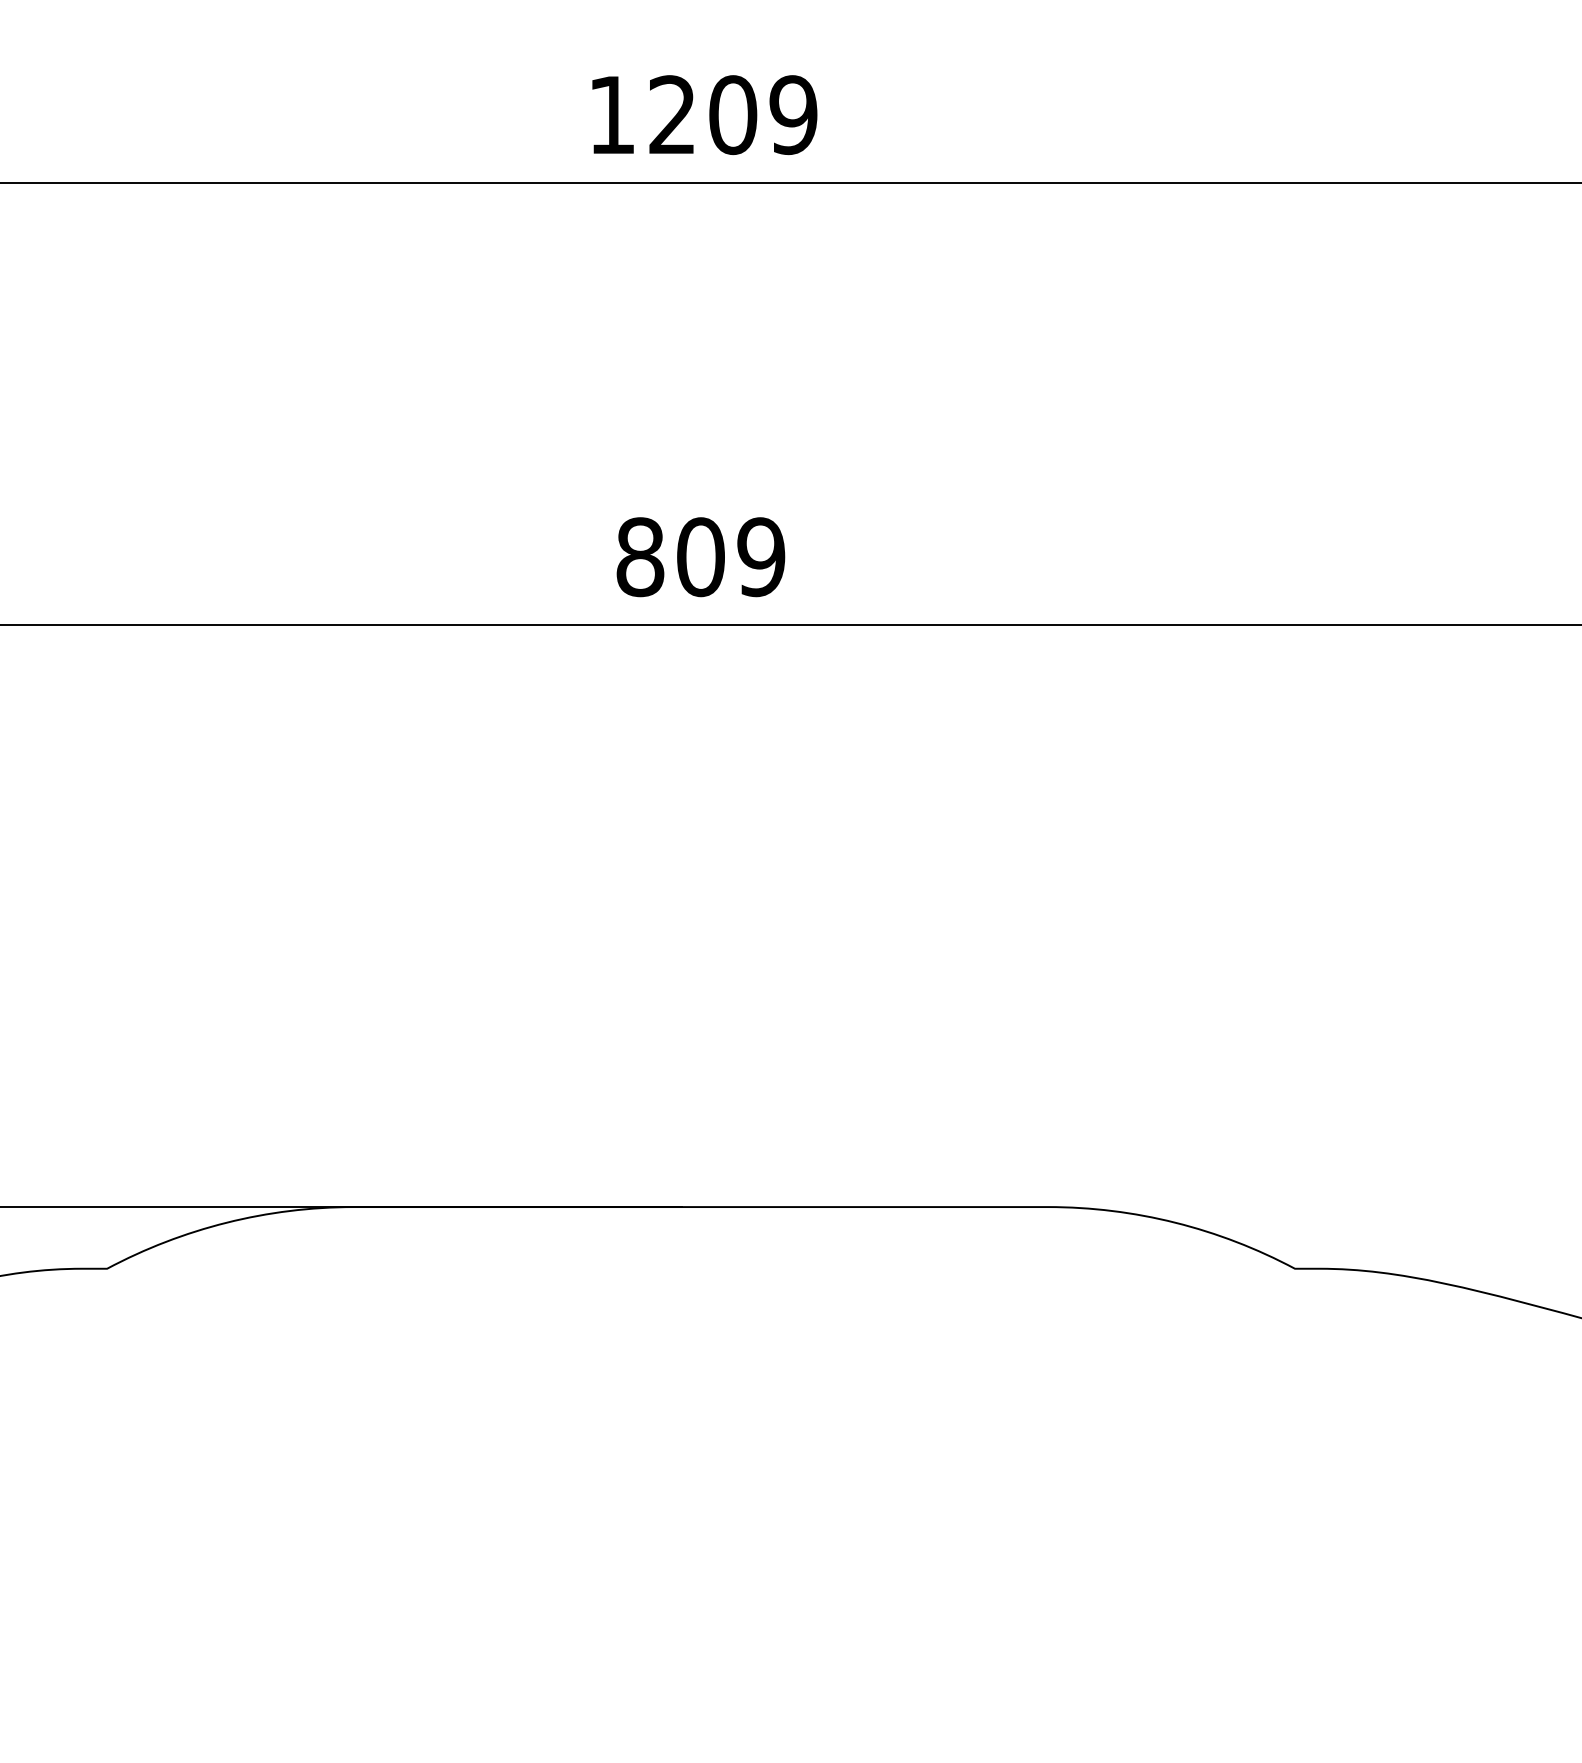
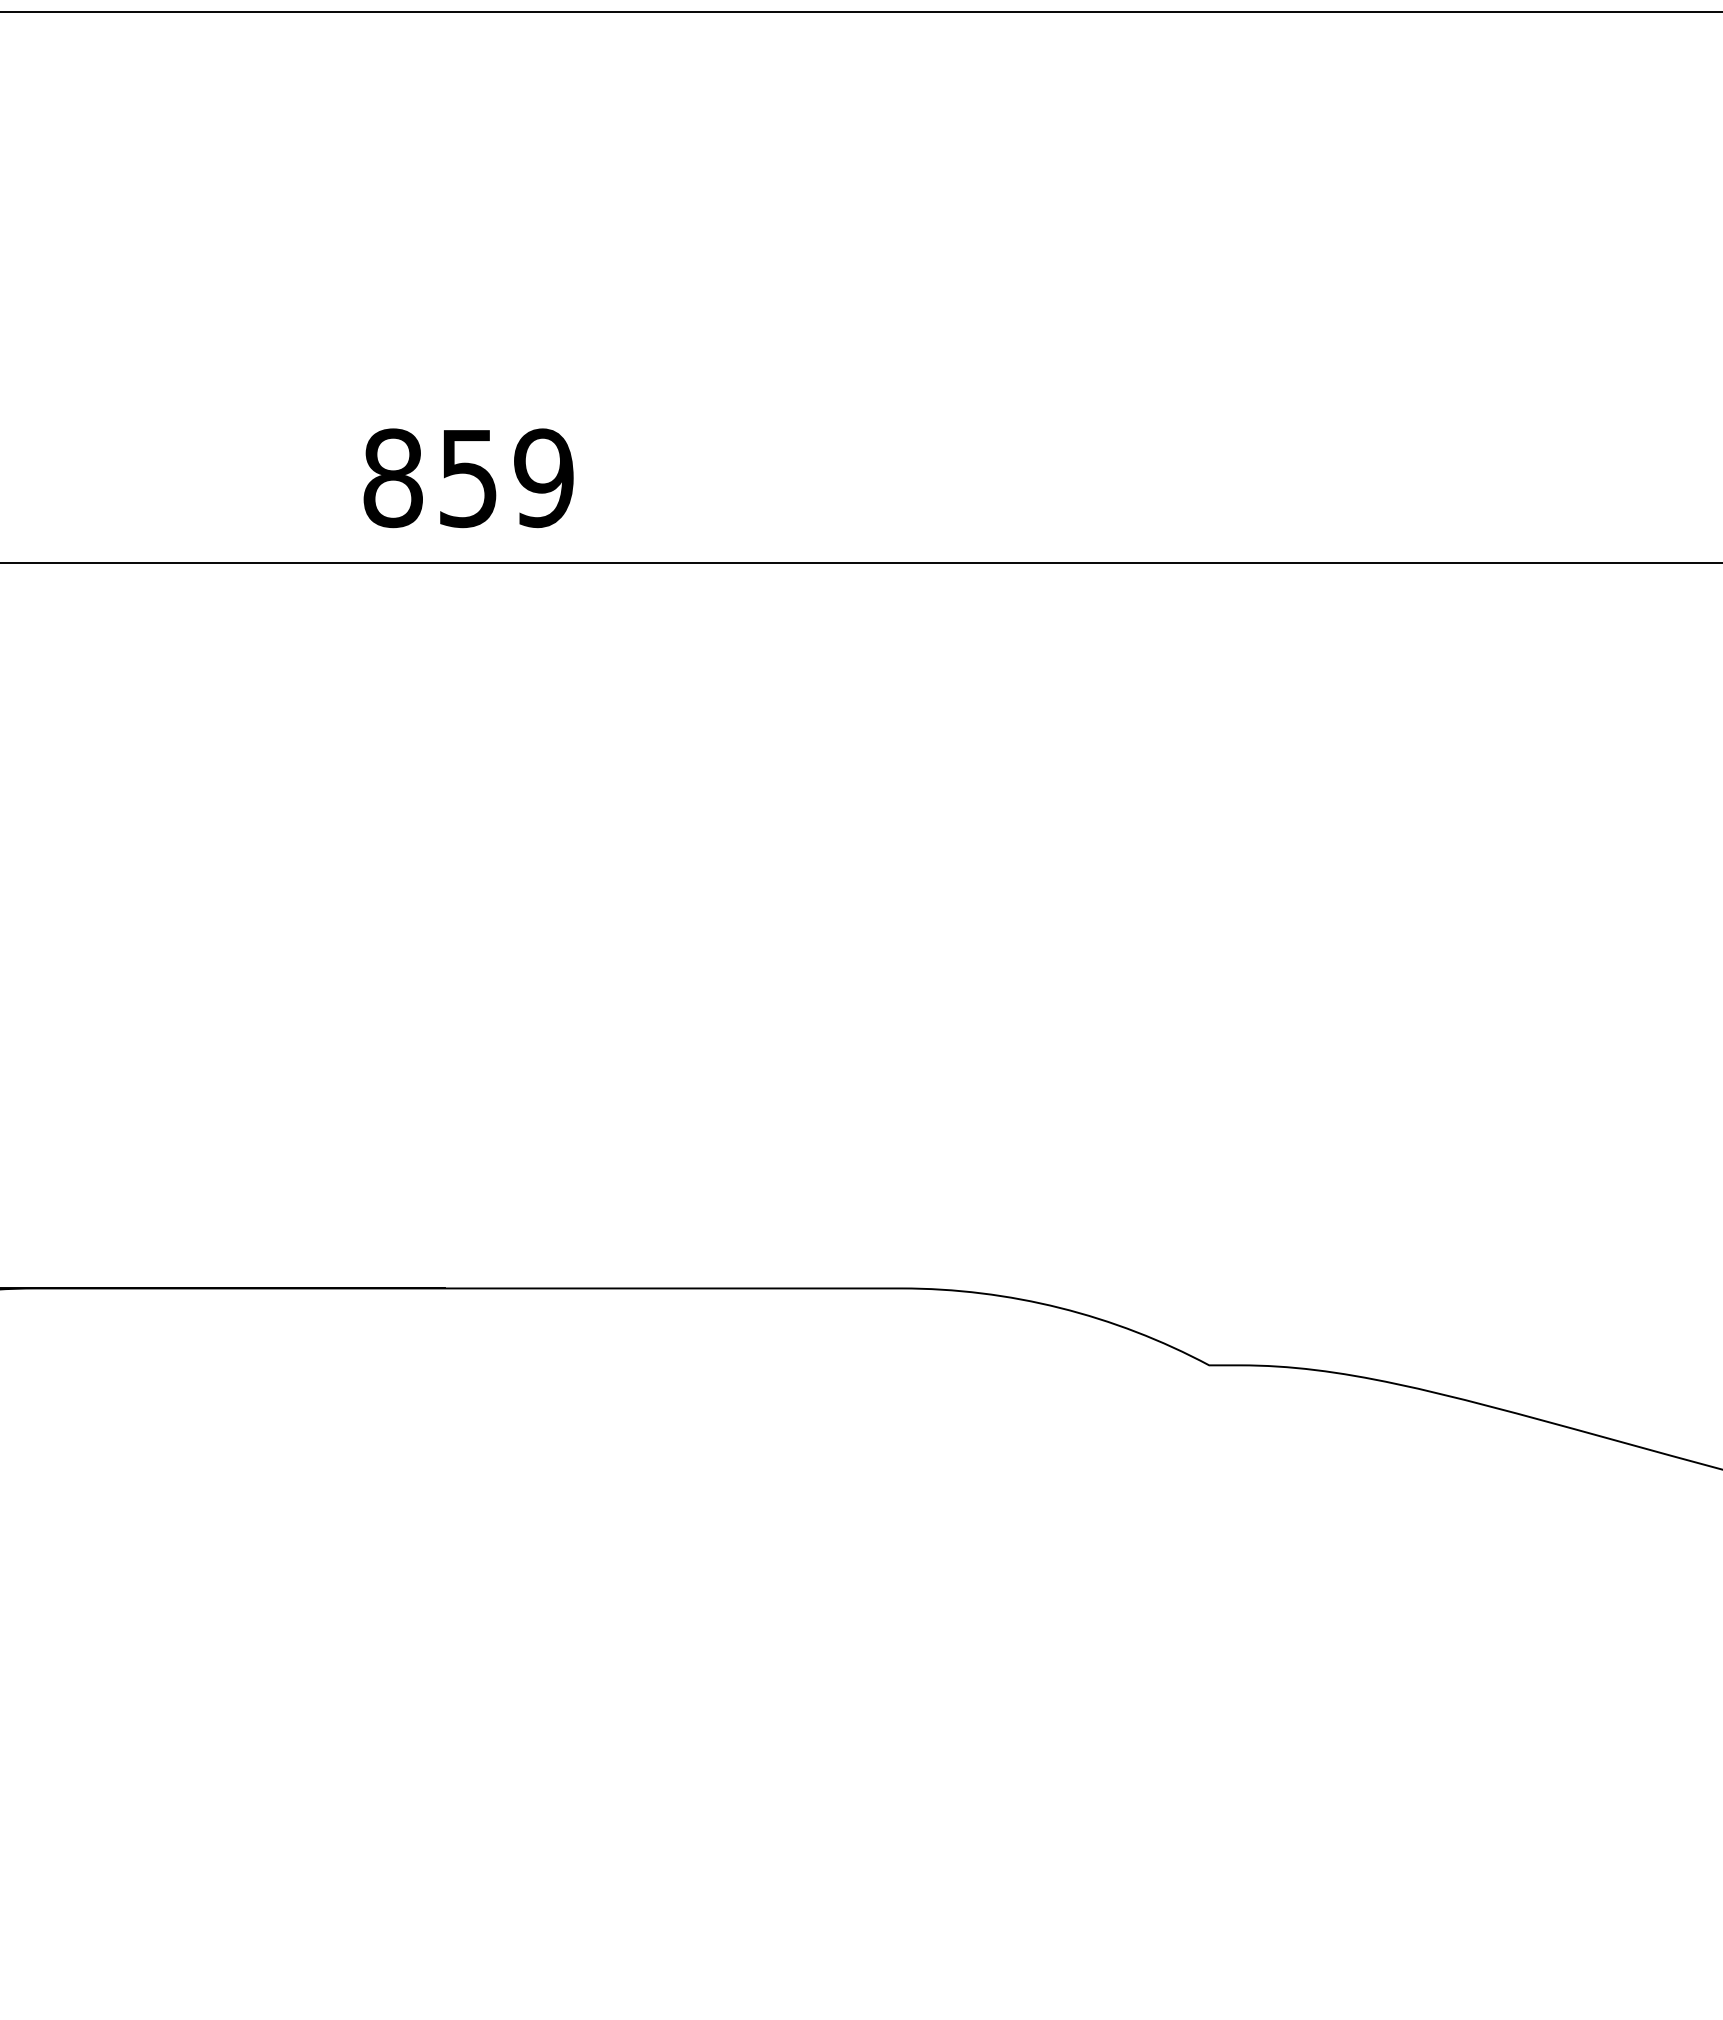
text: (700, 557) -> (468, 478), 809 -> 859

